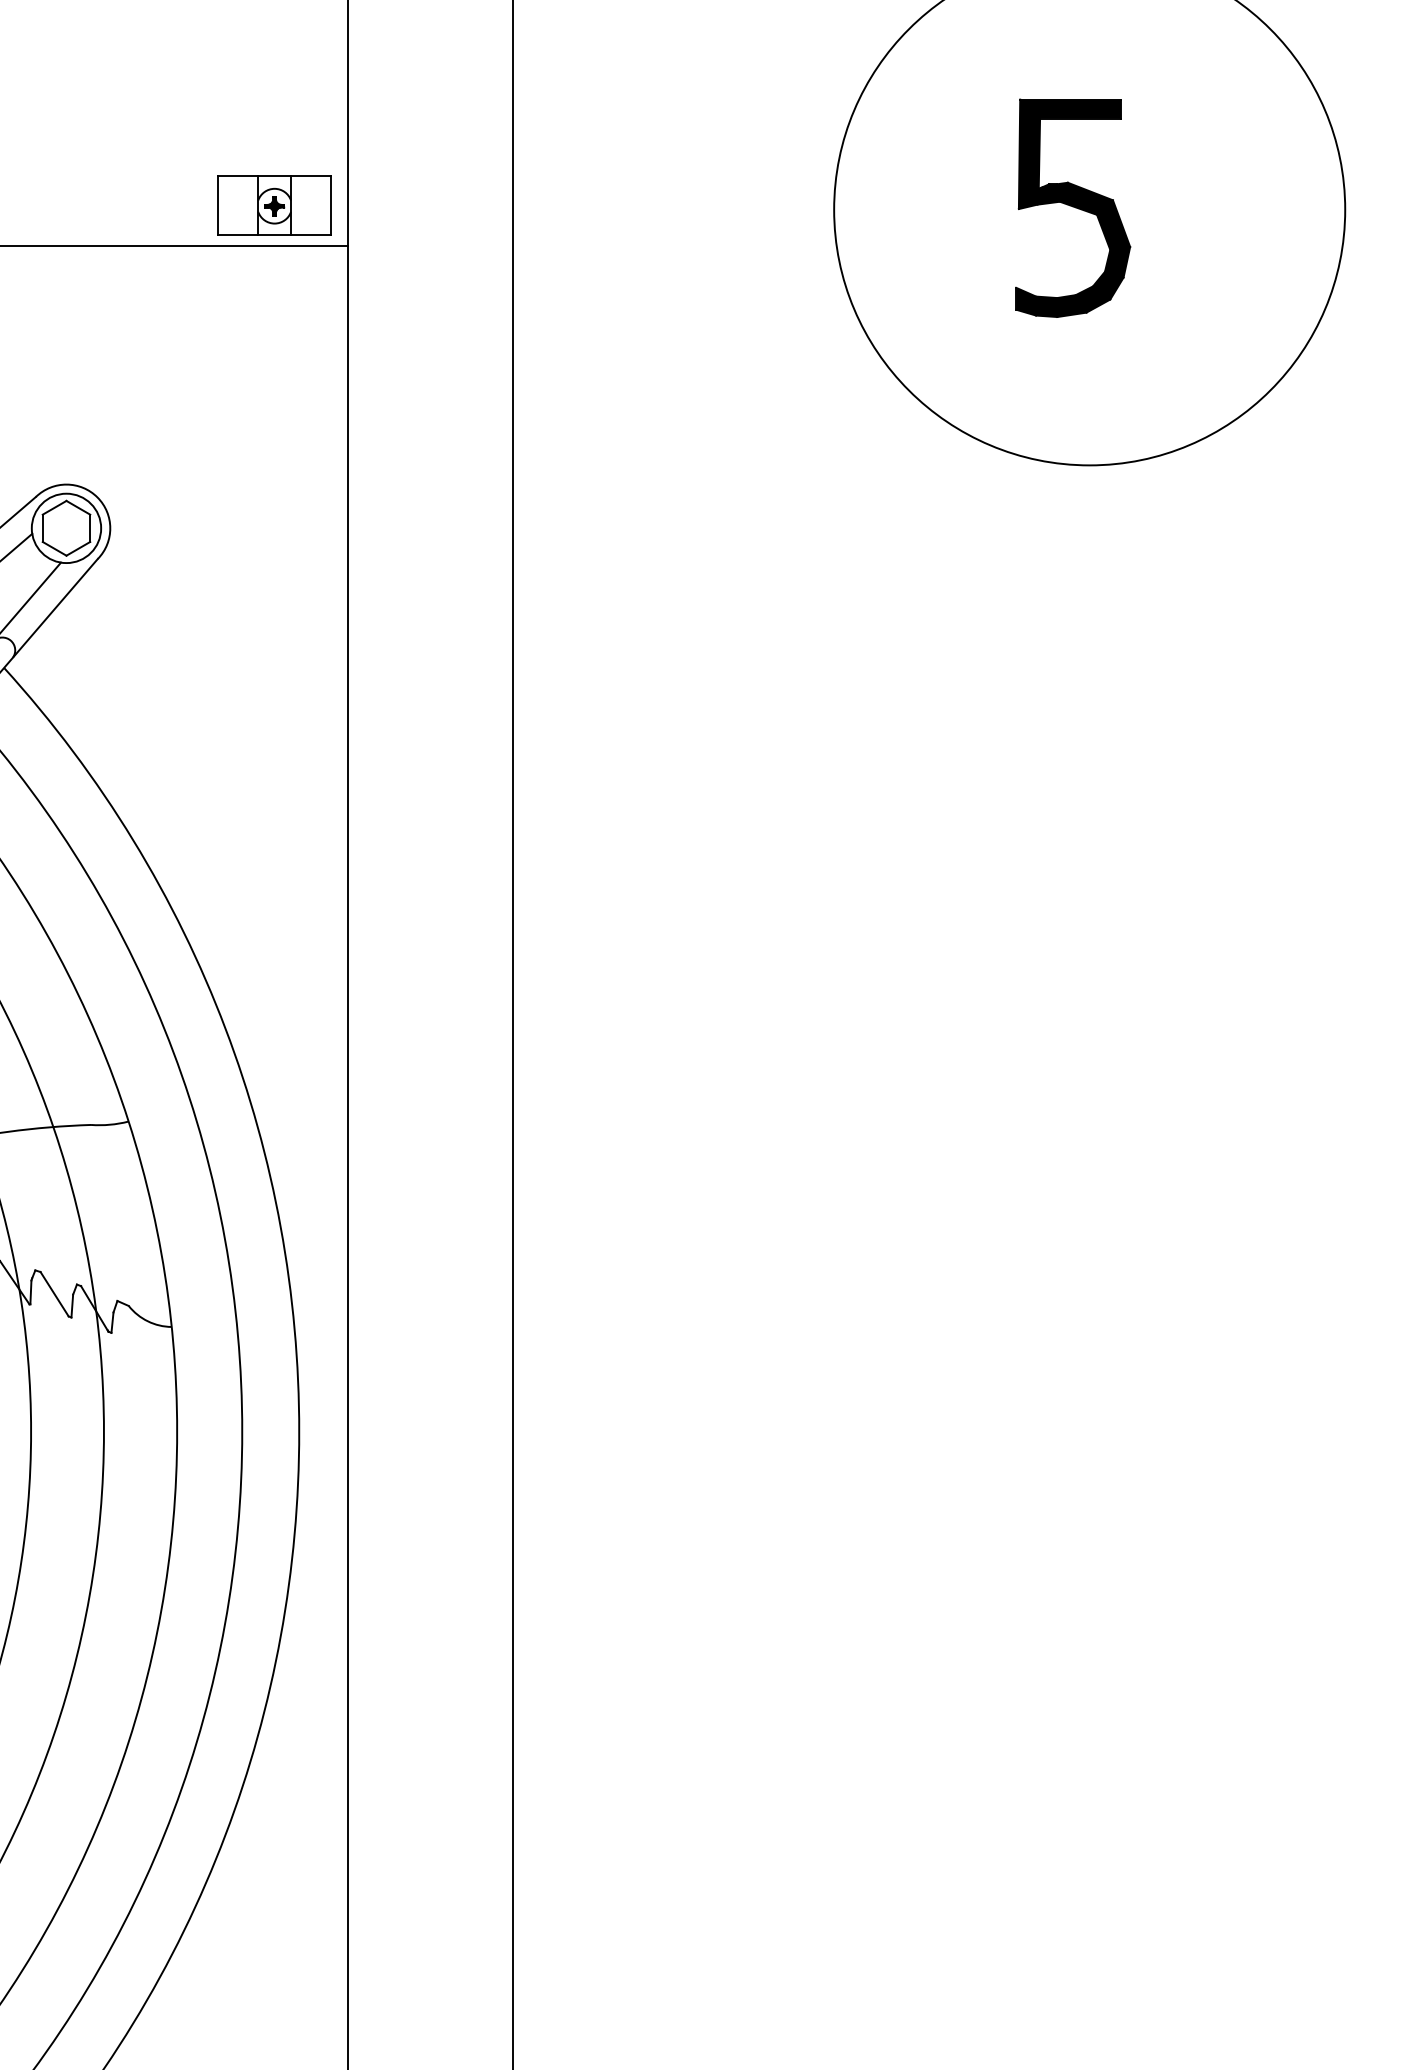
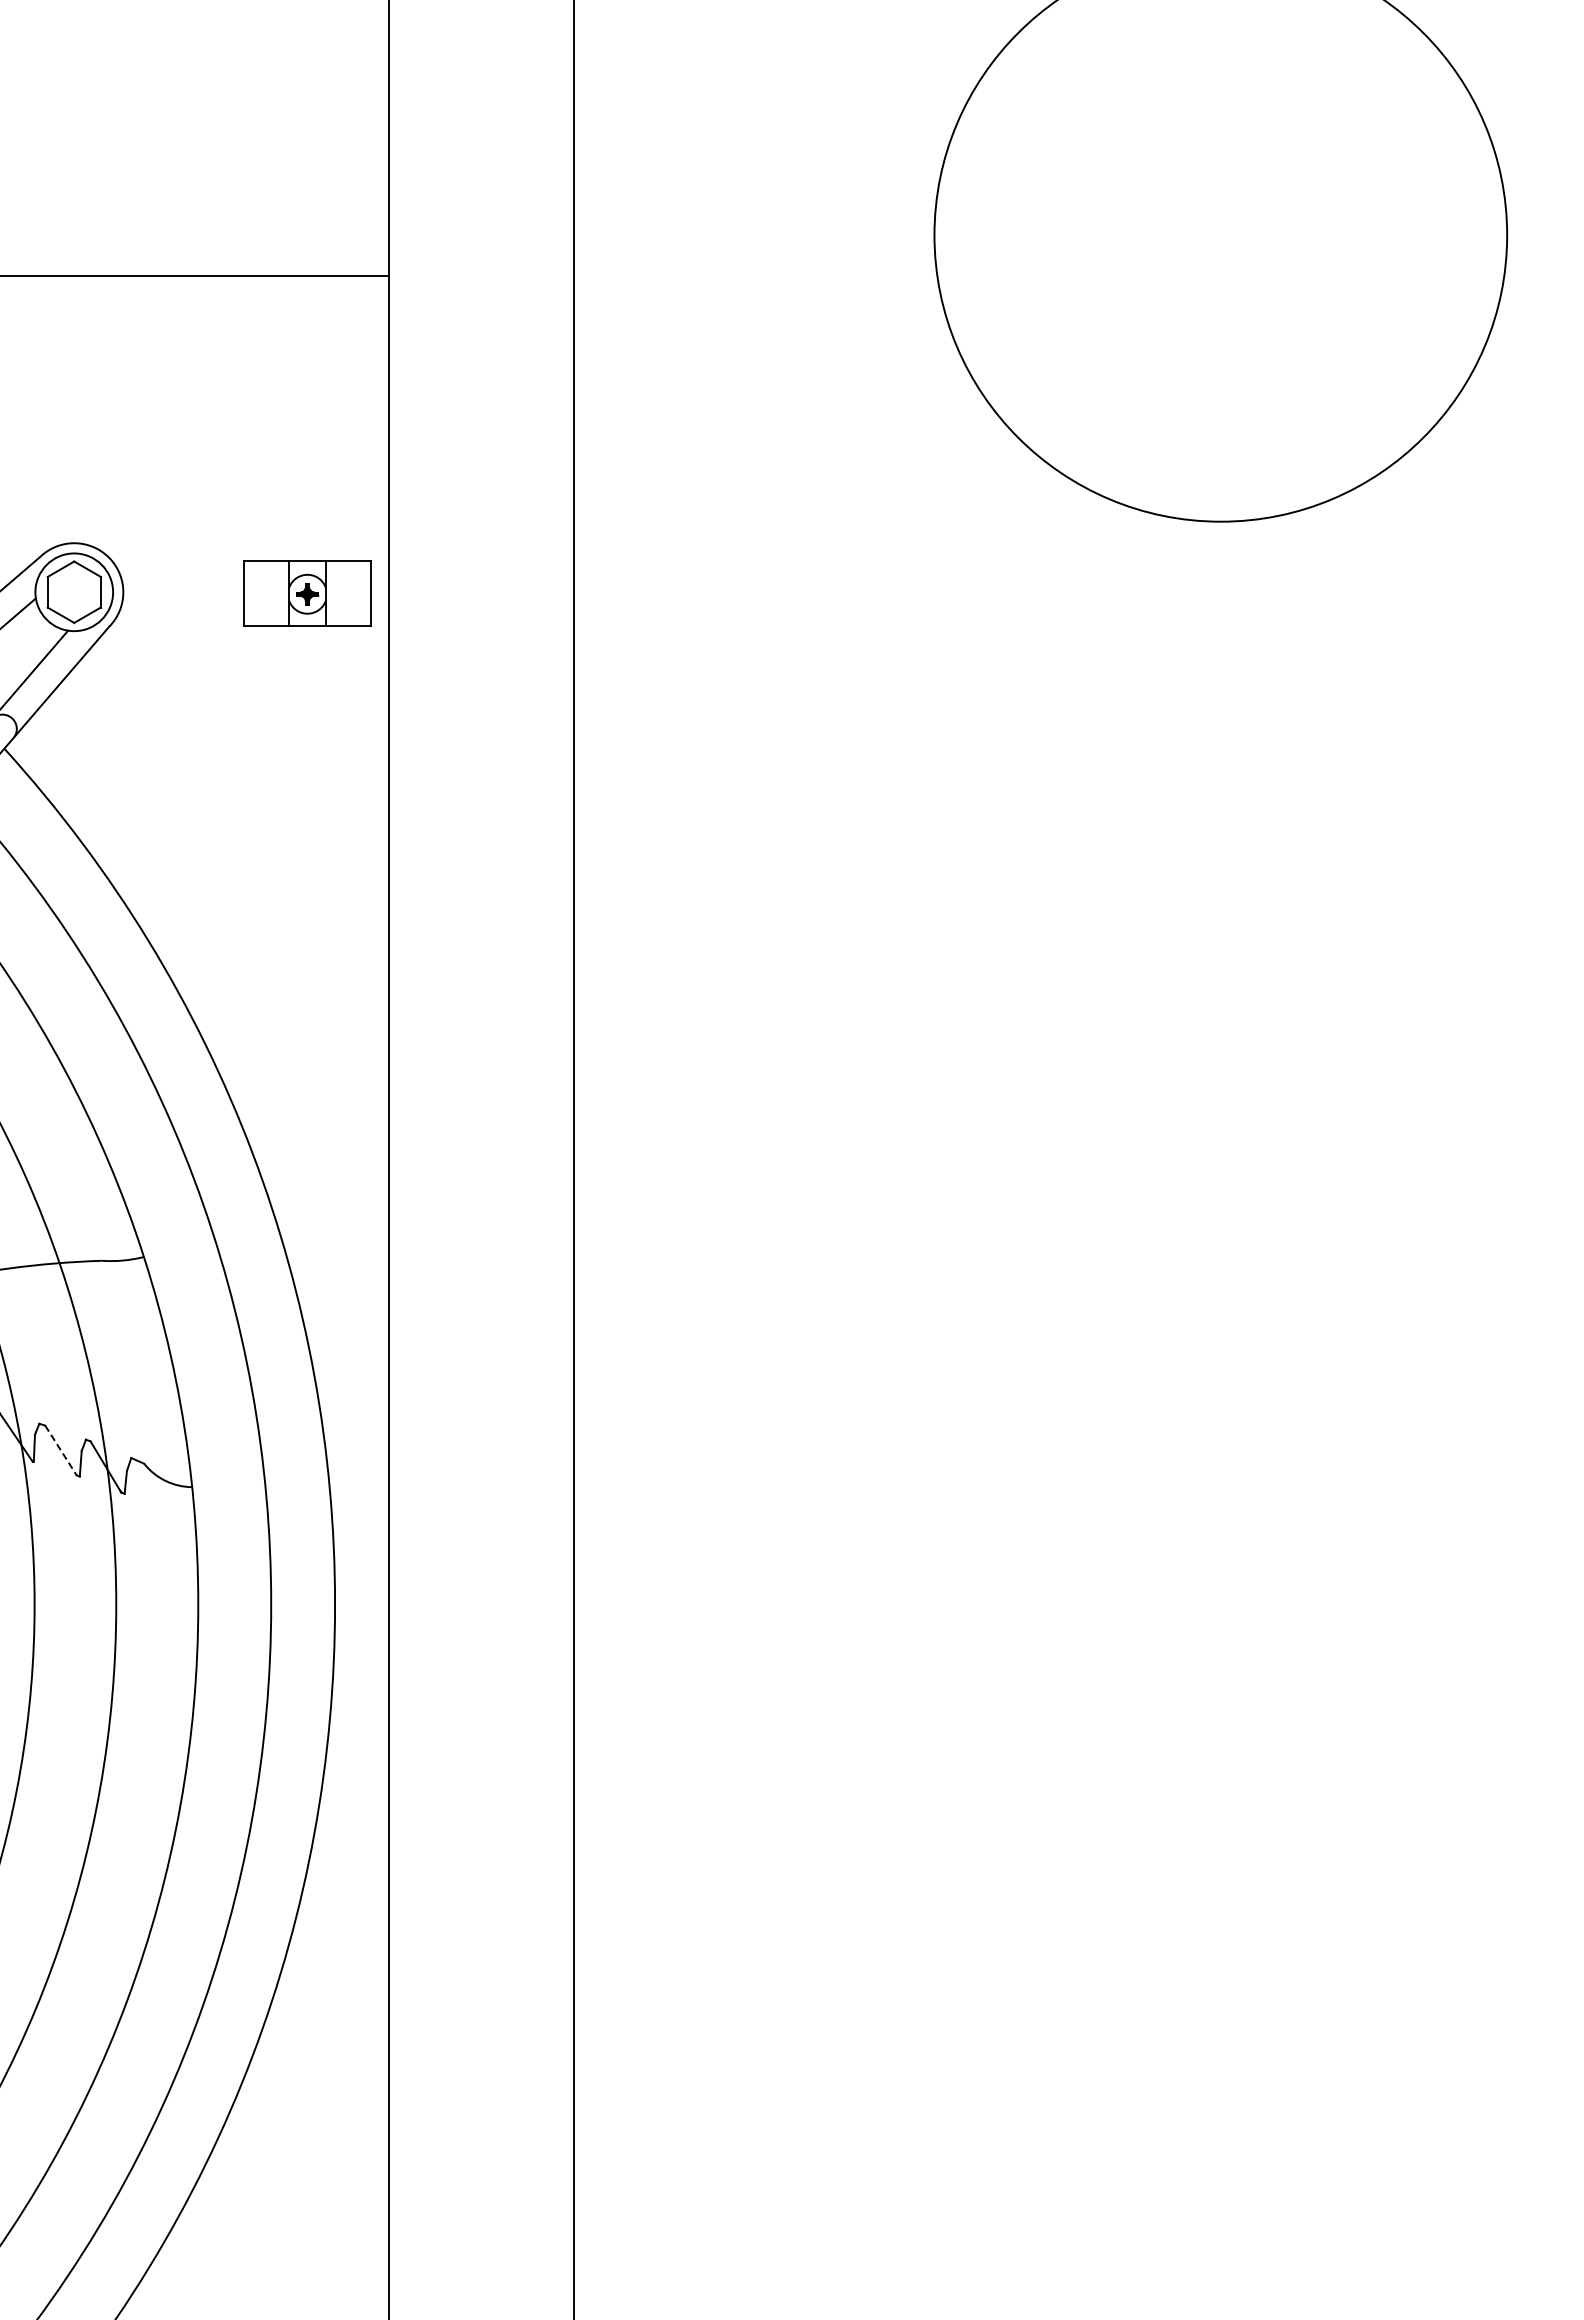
part: (274, 205) -> (307, 593), moved
part: (1073, 208) -> (1202, 233), removed
line: (55, 1294) -> (61, 1450), solid -> dashed

